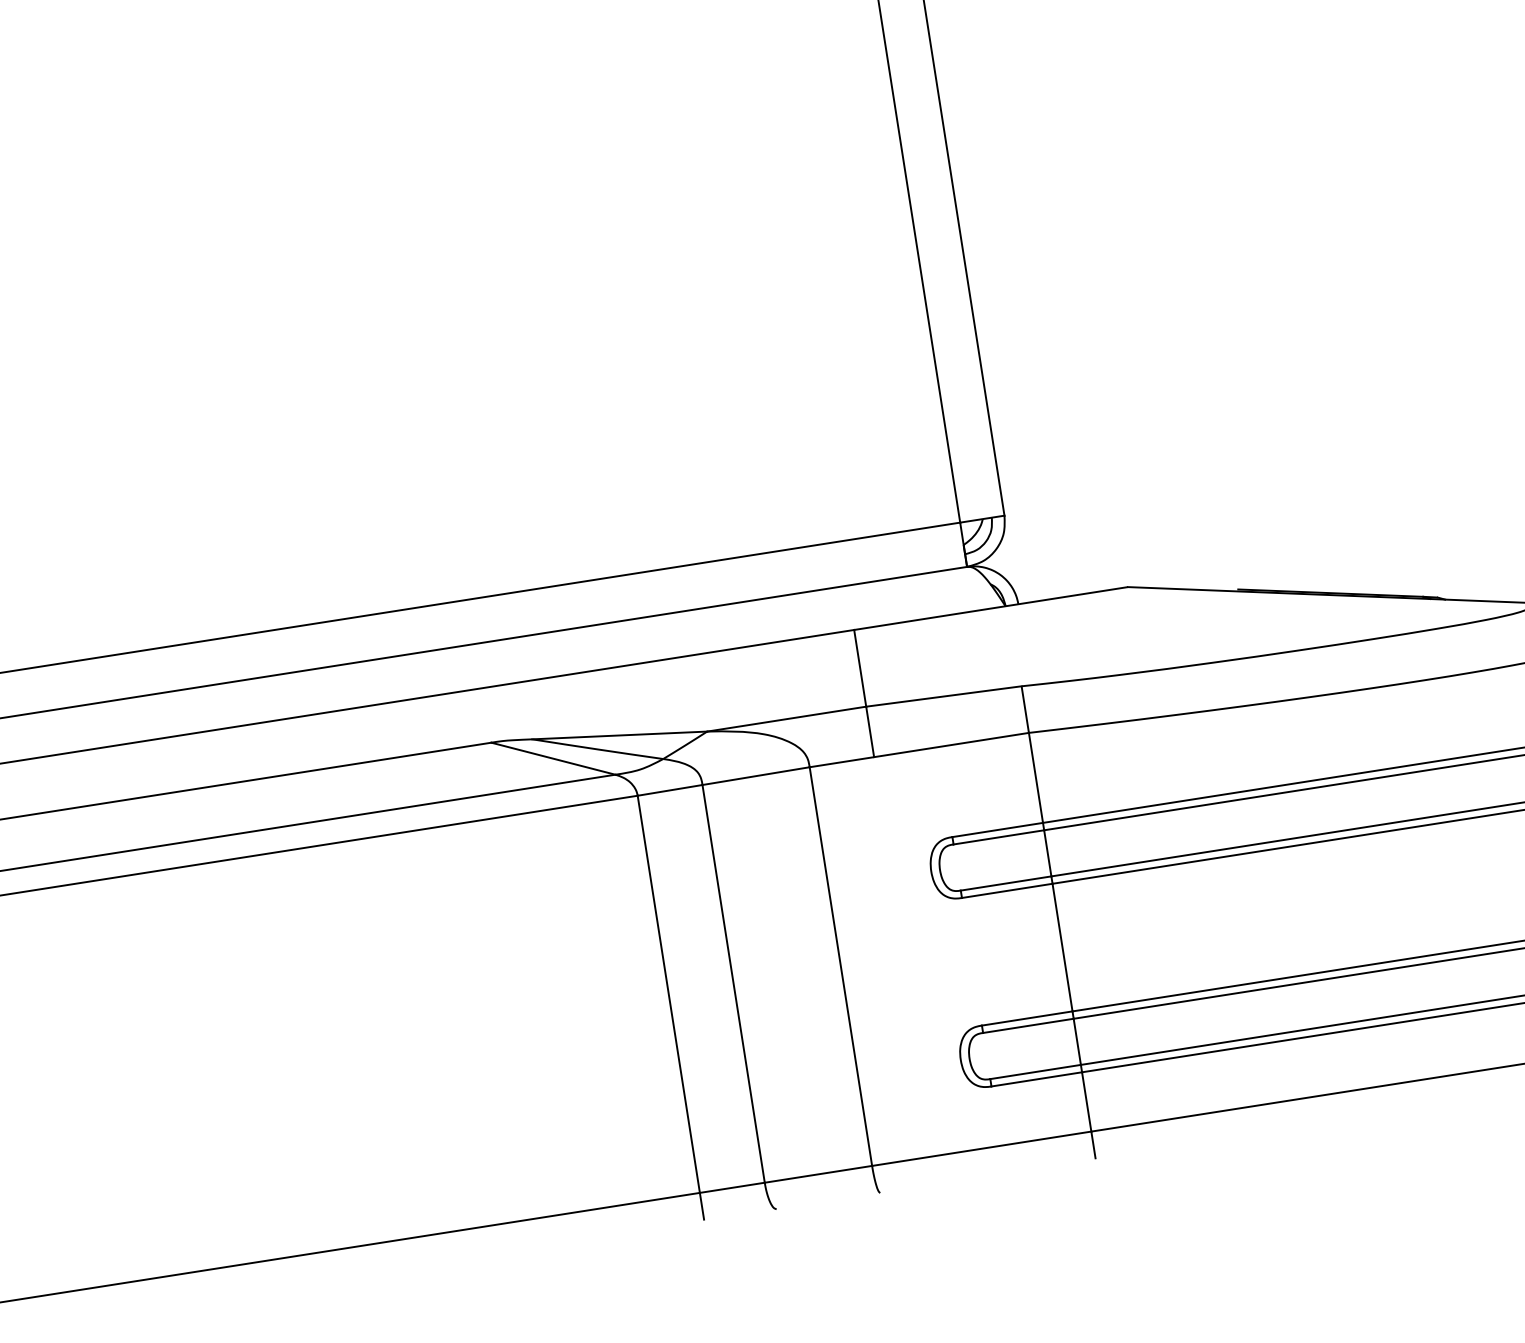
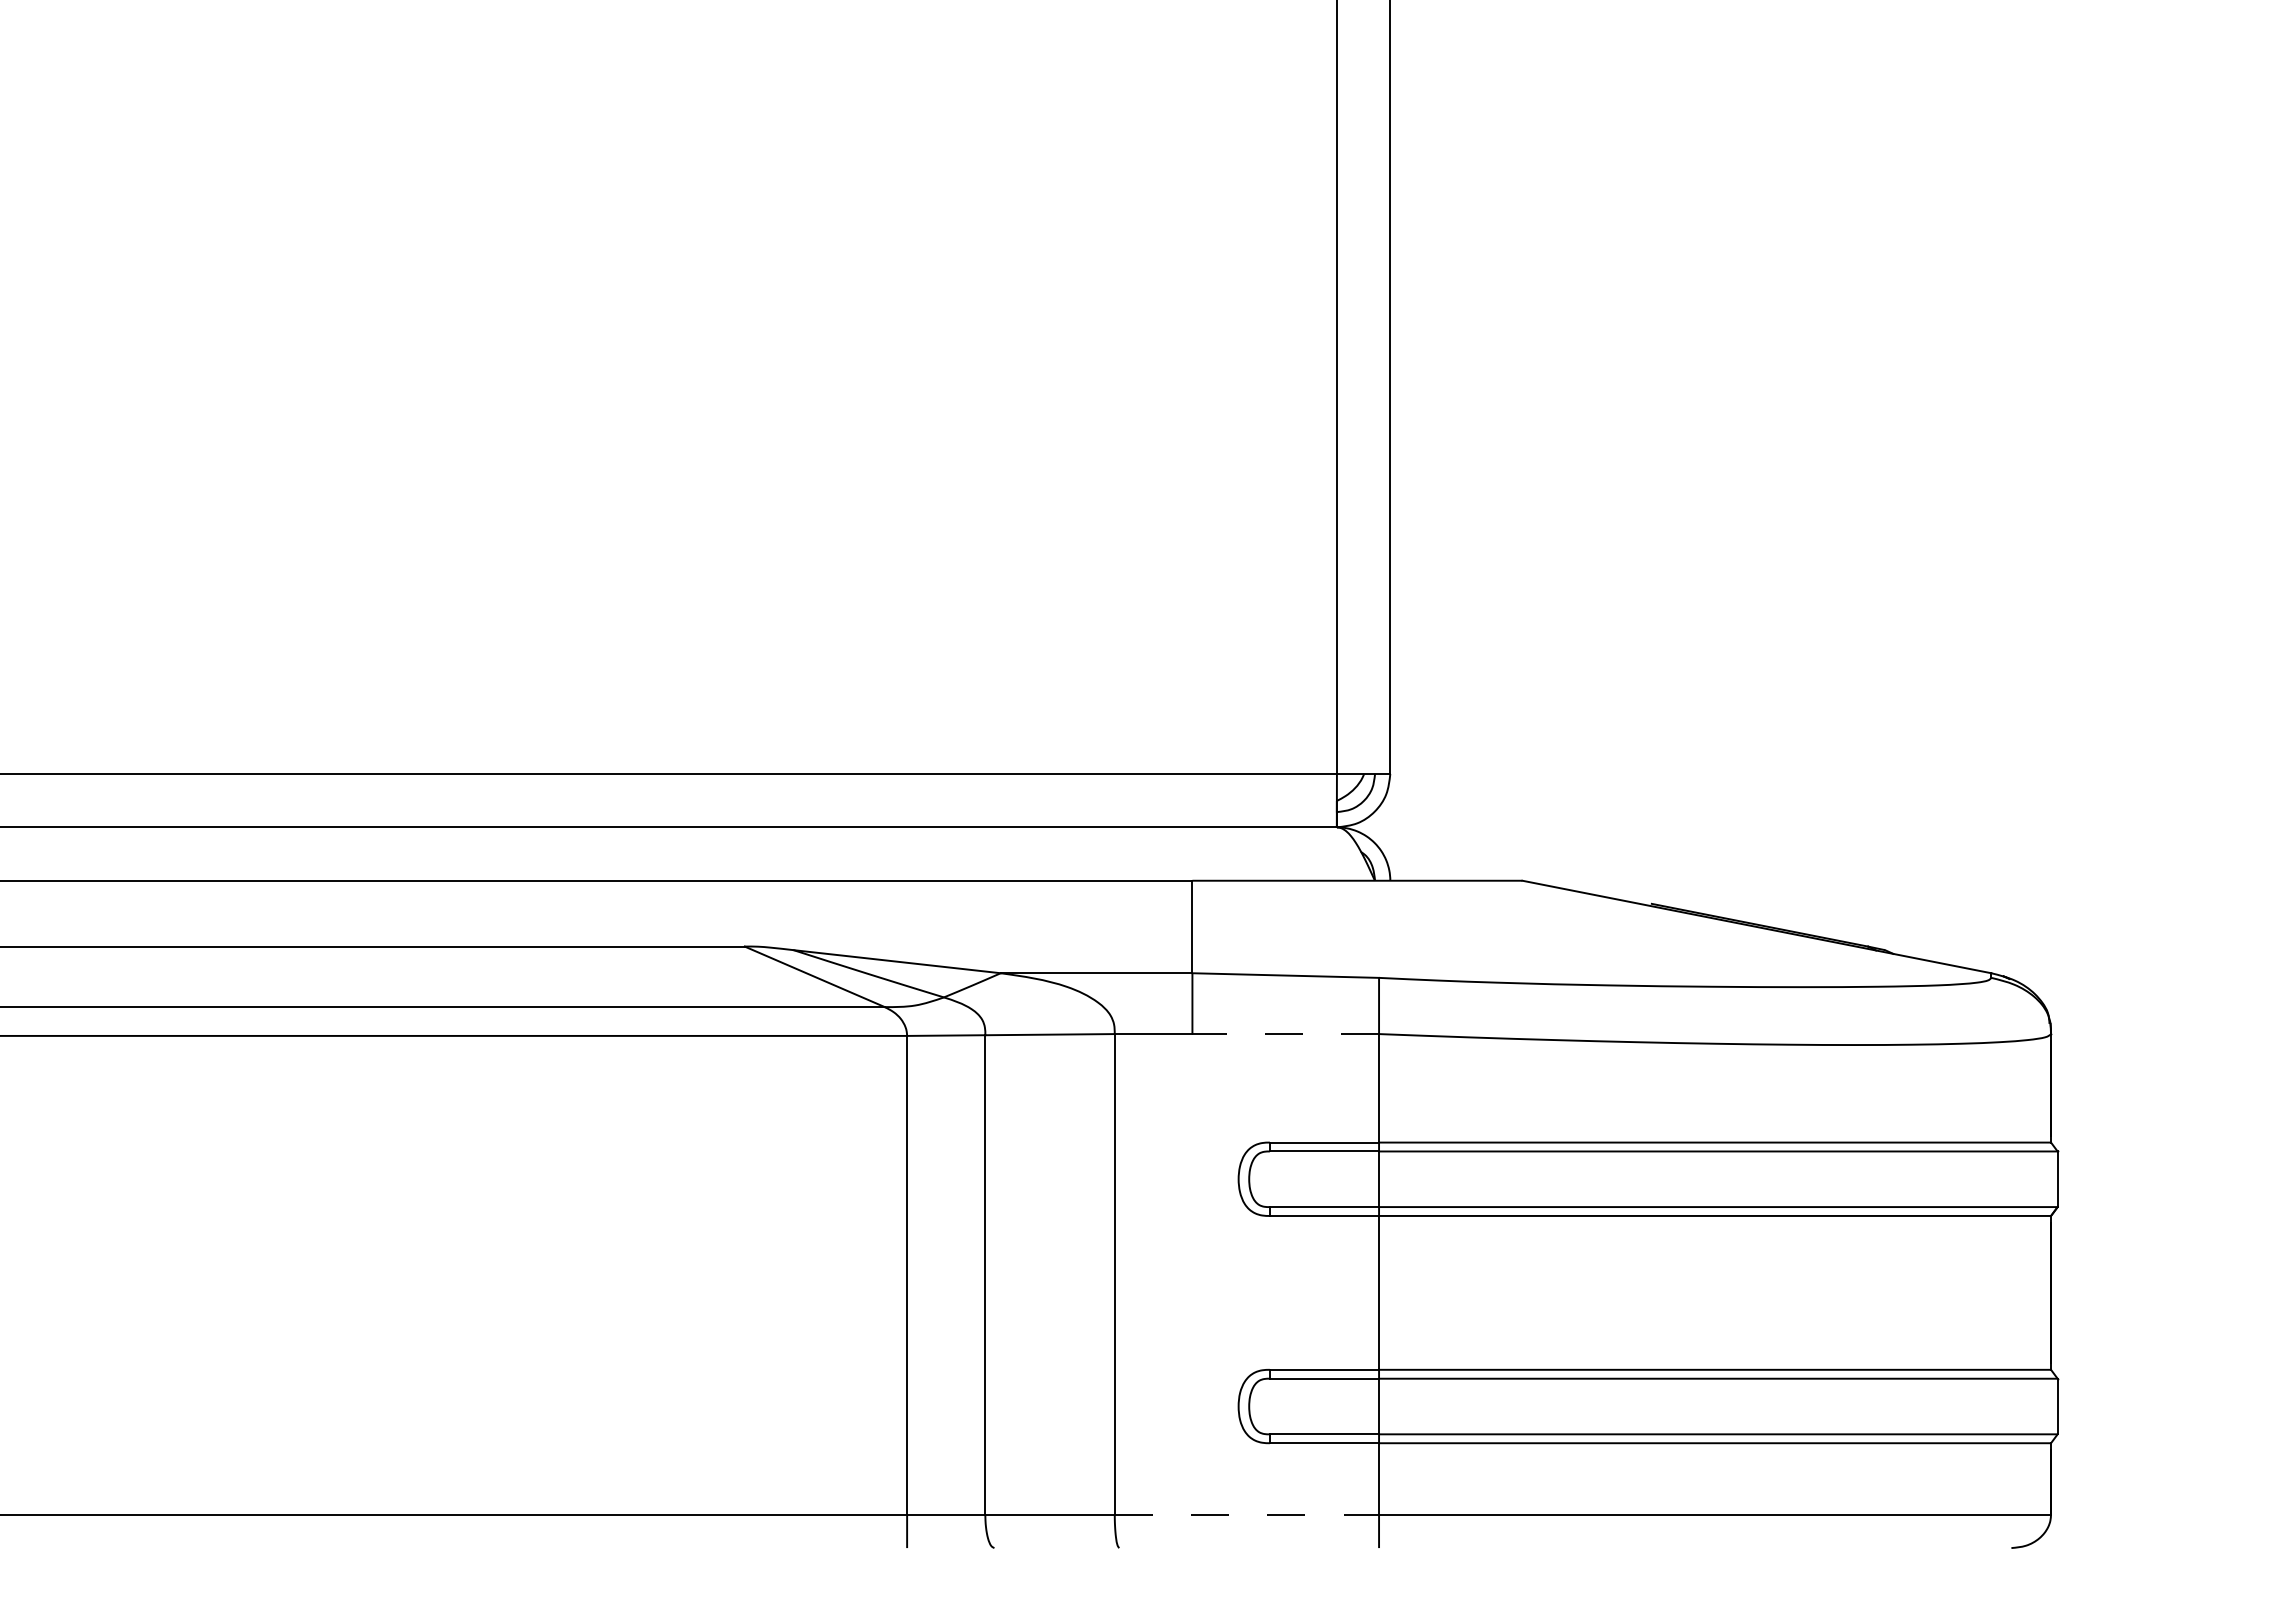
line: (951, 745) -> (1285, 1034), solid -> dashed
line: (982, 1148) -> (1247, 1514), solid -> dashed

